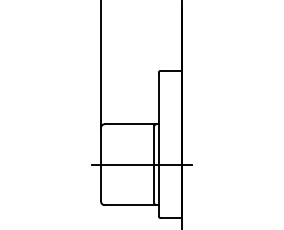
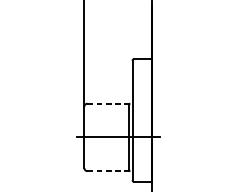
line: (132, 124) -> (110, 103), solid -> dashed
line: (132, 205) -> (110, 171), solid -> dashed

